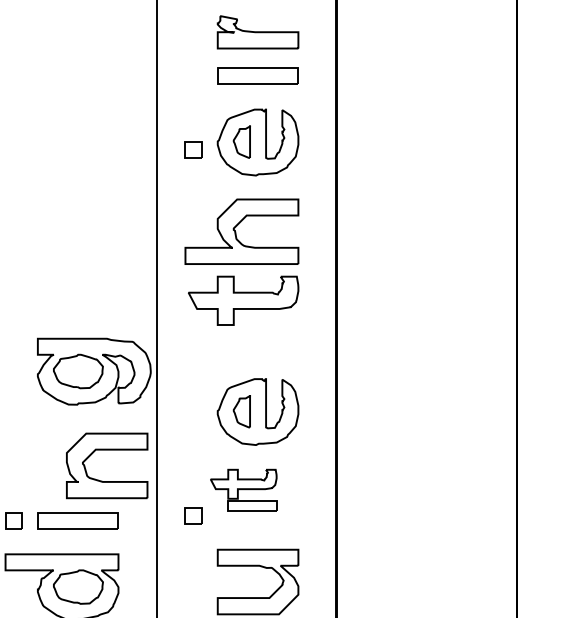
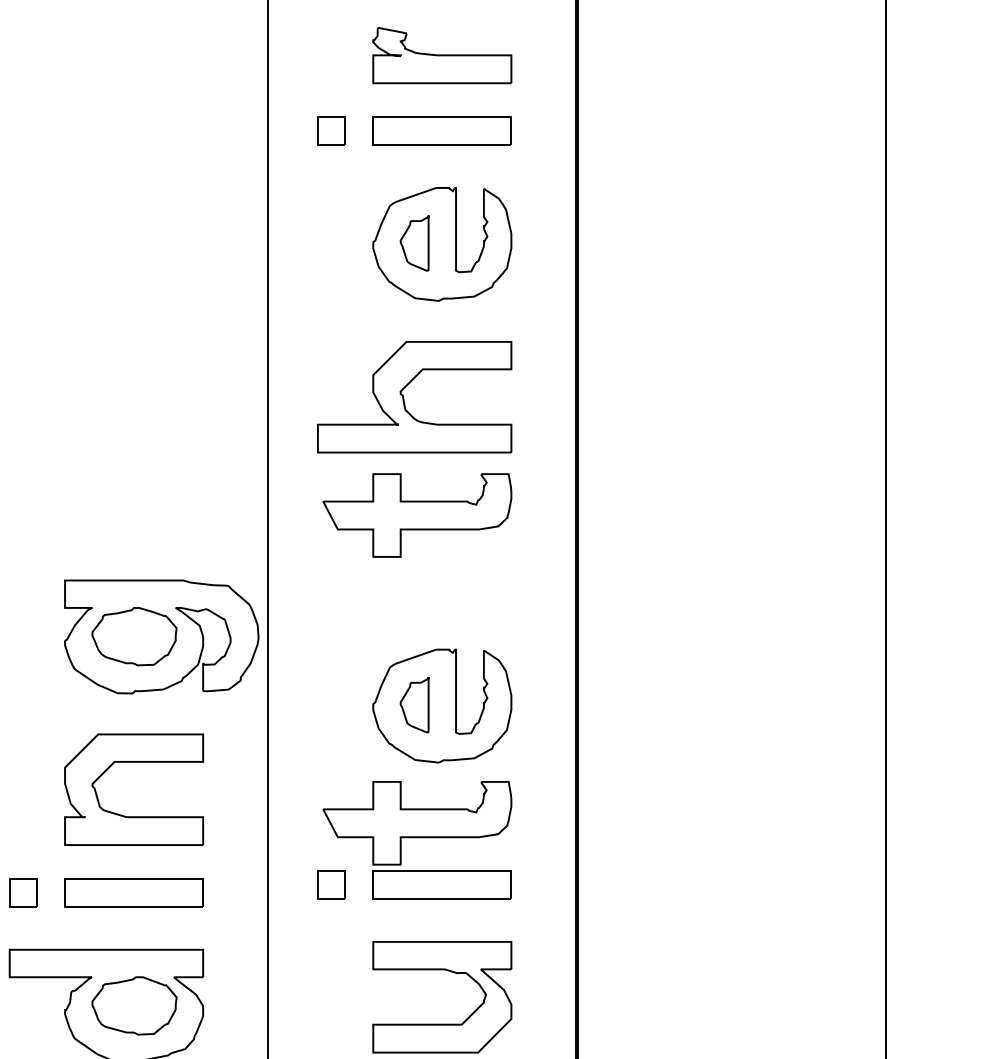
part: (193, 149) -> (331, 129), moved
part: (107, 450) -> (134, 763), moved
part: (243, 489) -> (417, 838), size x1.67

